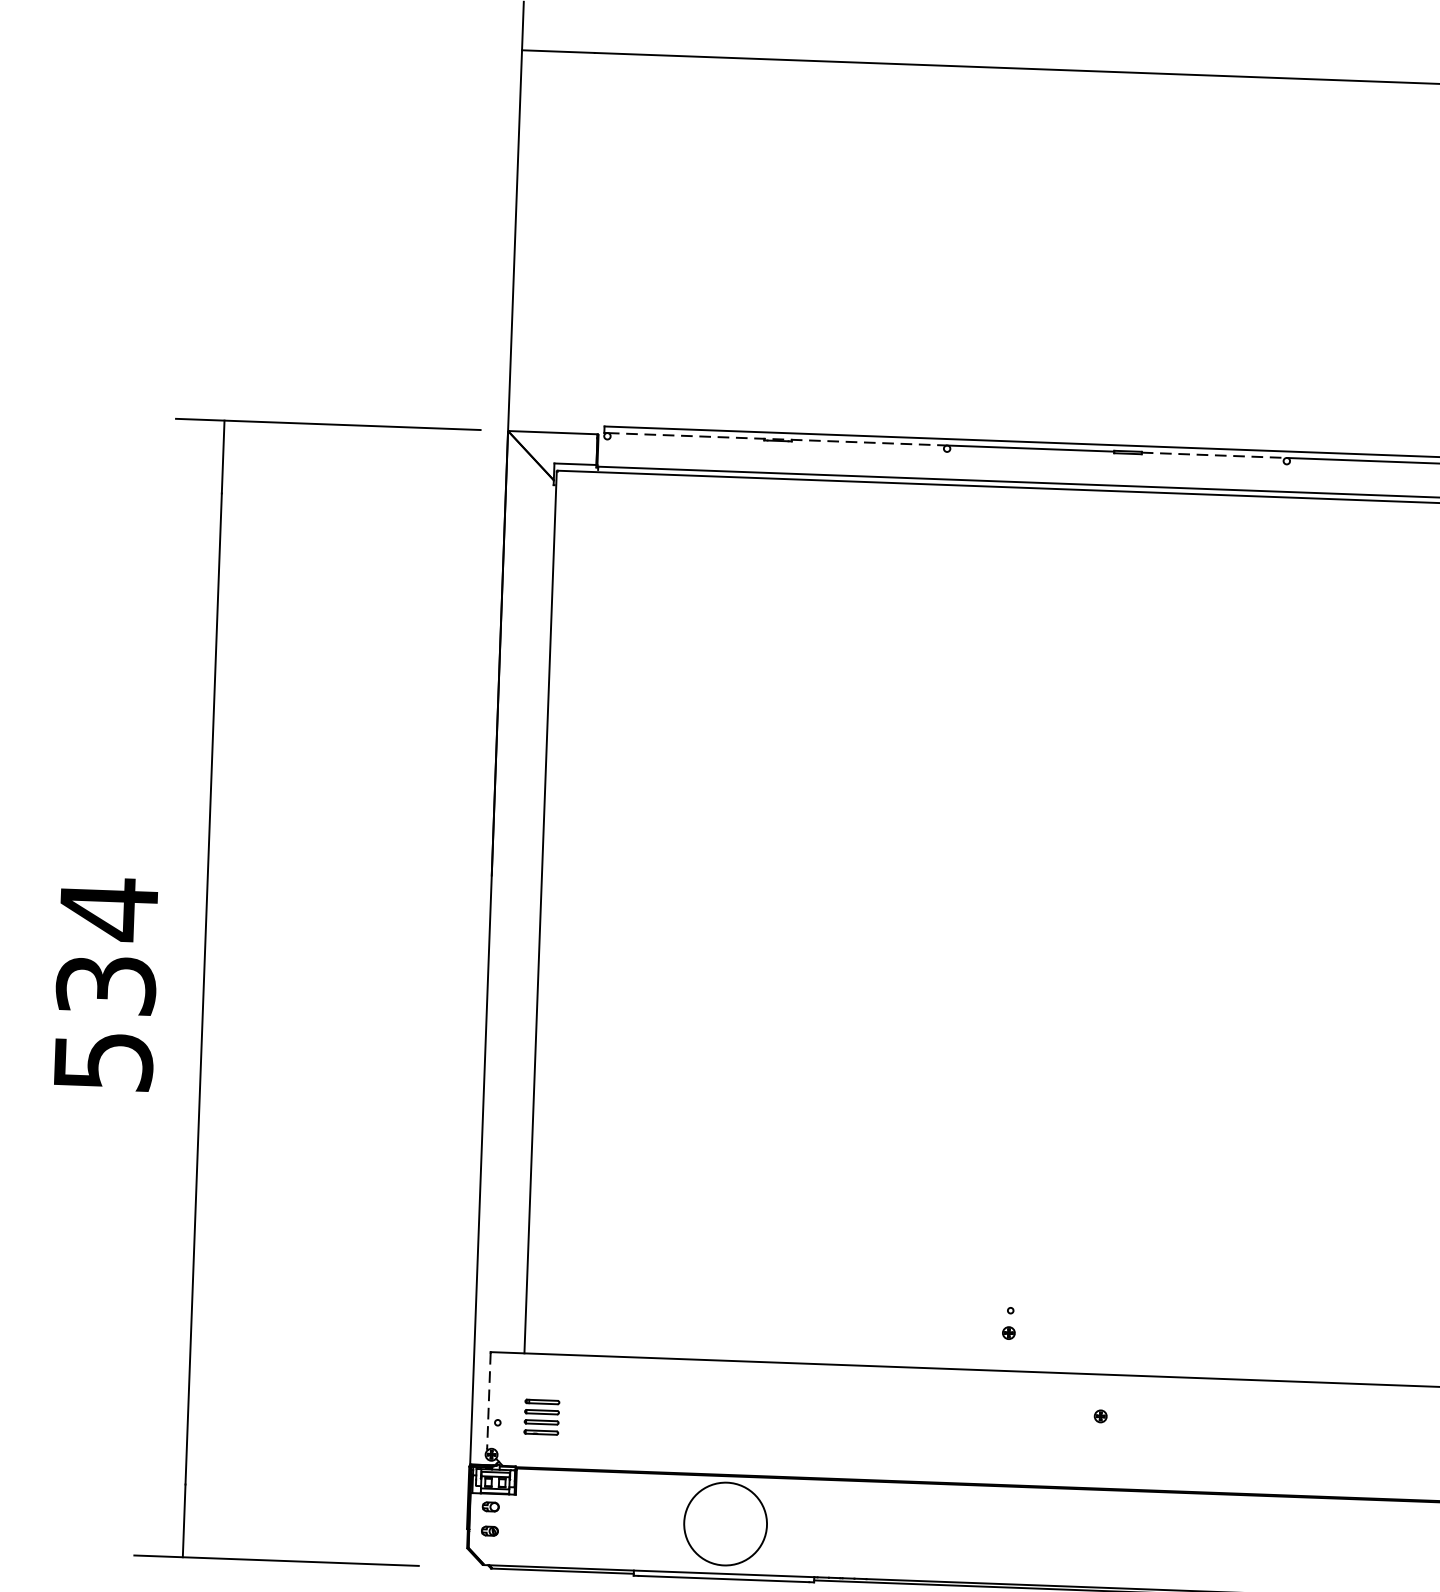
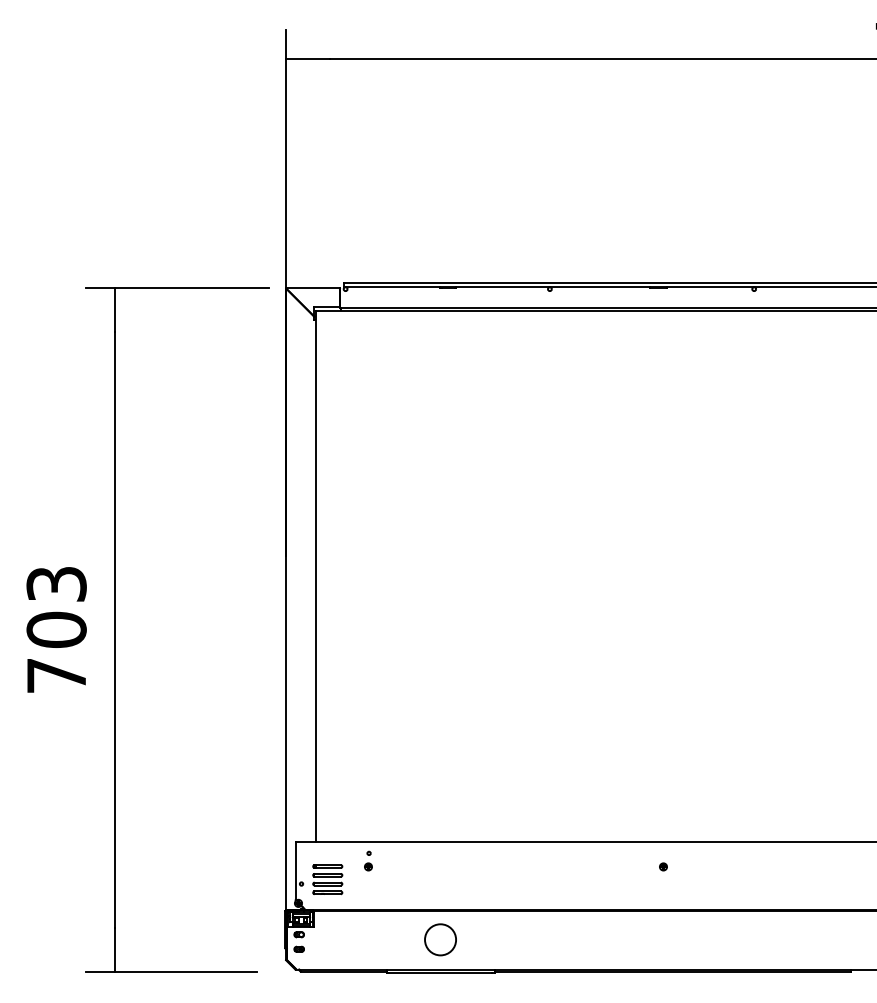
line: (776, 439) -> (447, 287), dashed -> solid
line: (1214, 455) -> (710, 287), dashed -> solid
text: (105, 982) -> (56, 628), 534 -> 703
part: (1009, 1322) -> (368, 860), moved
line: (488, 1401) -> (295, 871), dashed -> solid
part: (541, 1416) -> (327, 879), size x1.43
circle: (725, 1523) -> (440, 939), size x0.62

